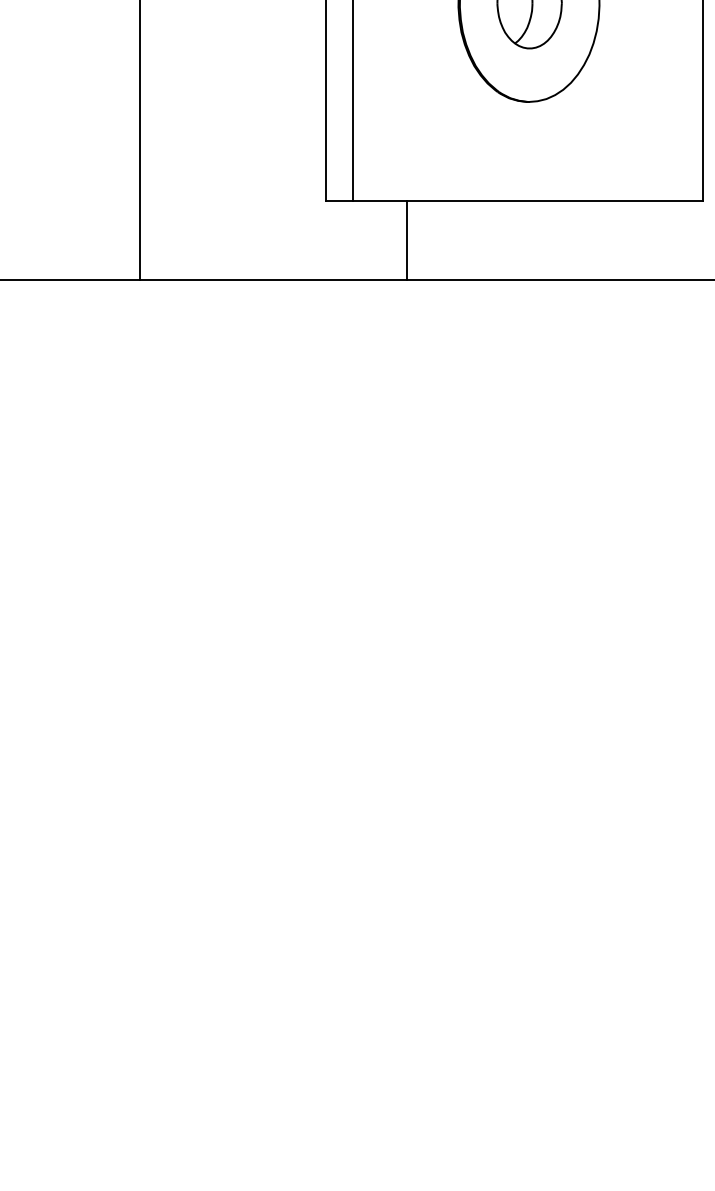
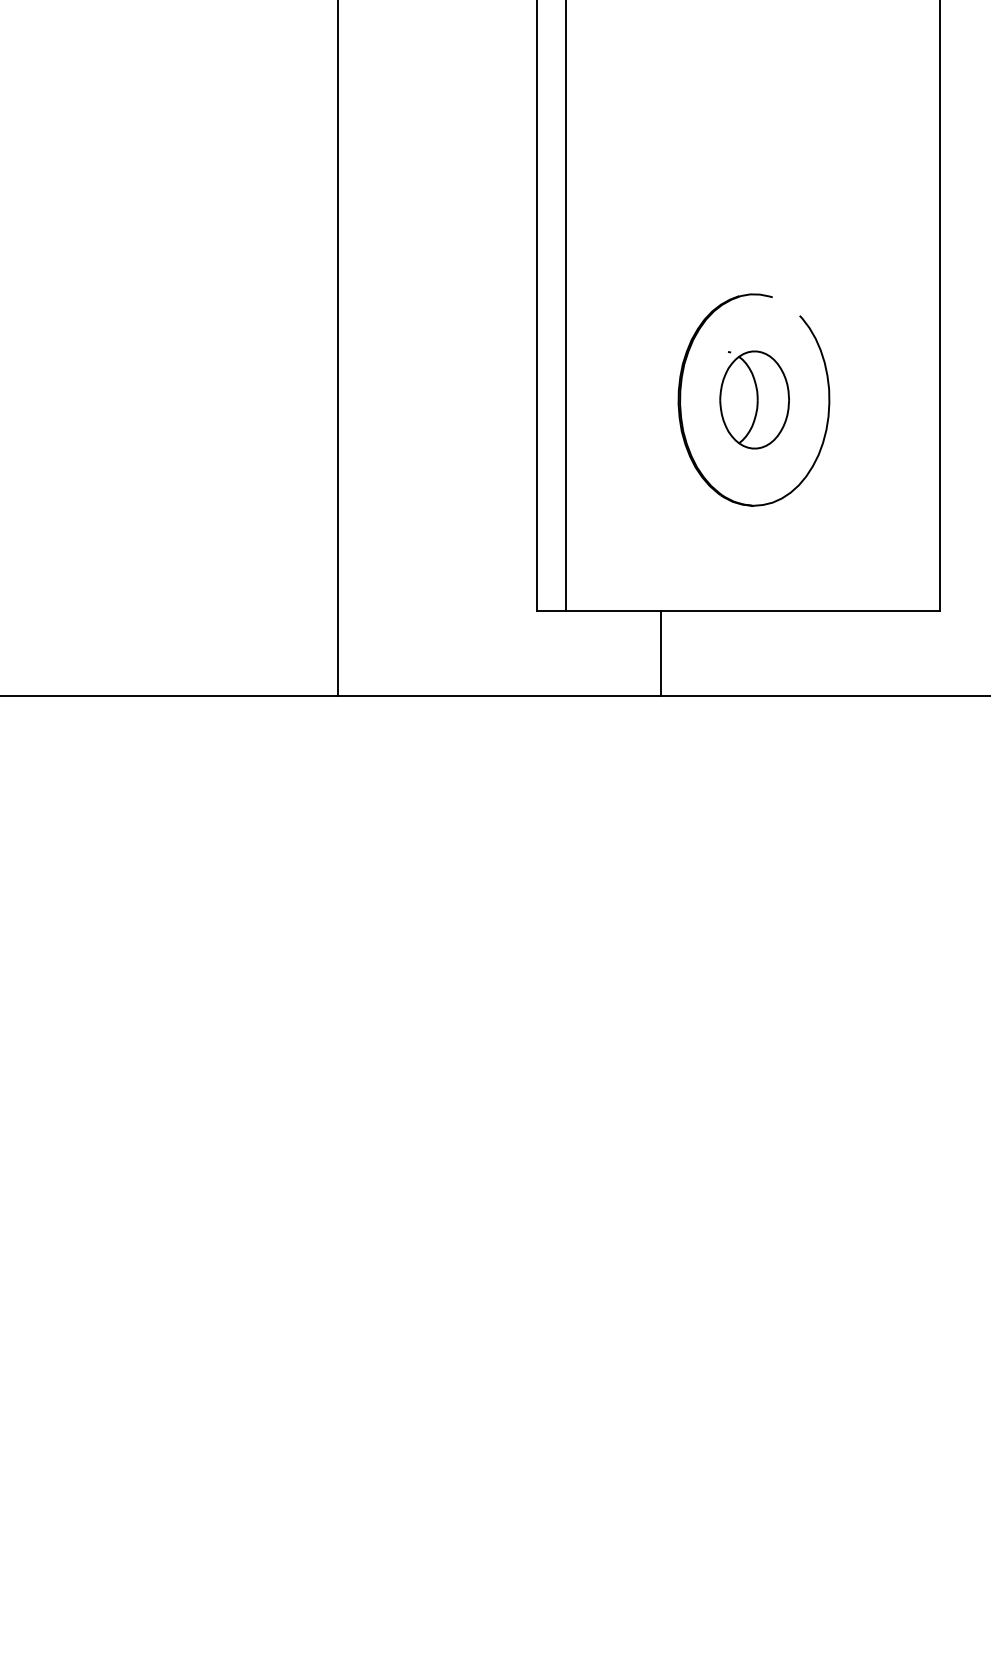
line: (406, 240) -> (661, 653), moved

